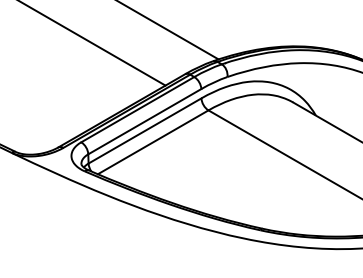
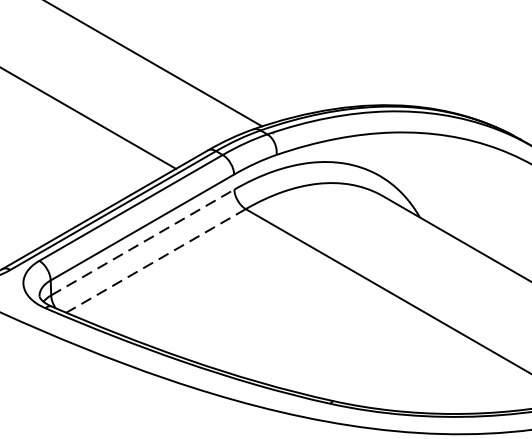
line: (145, 130) -> (143, 241), solid -> dashed
line: (153, 142) -> (156, 261), solid -> dashed

